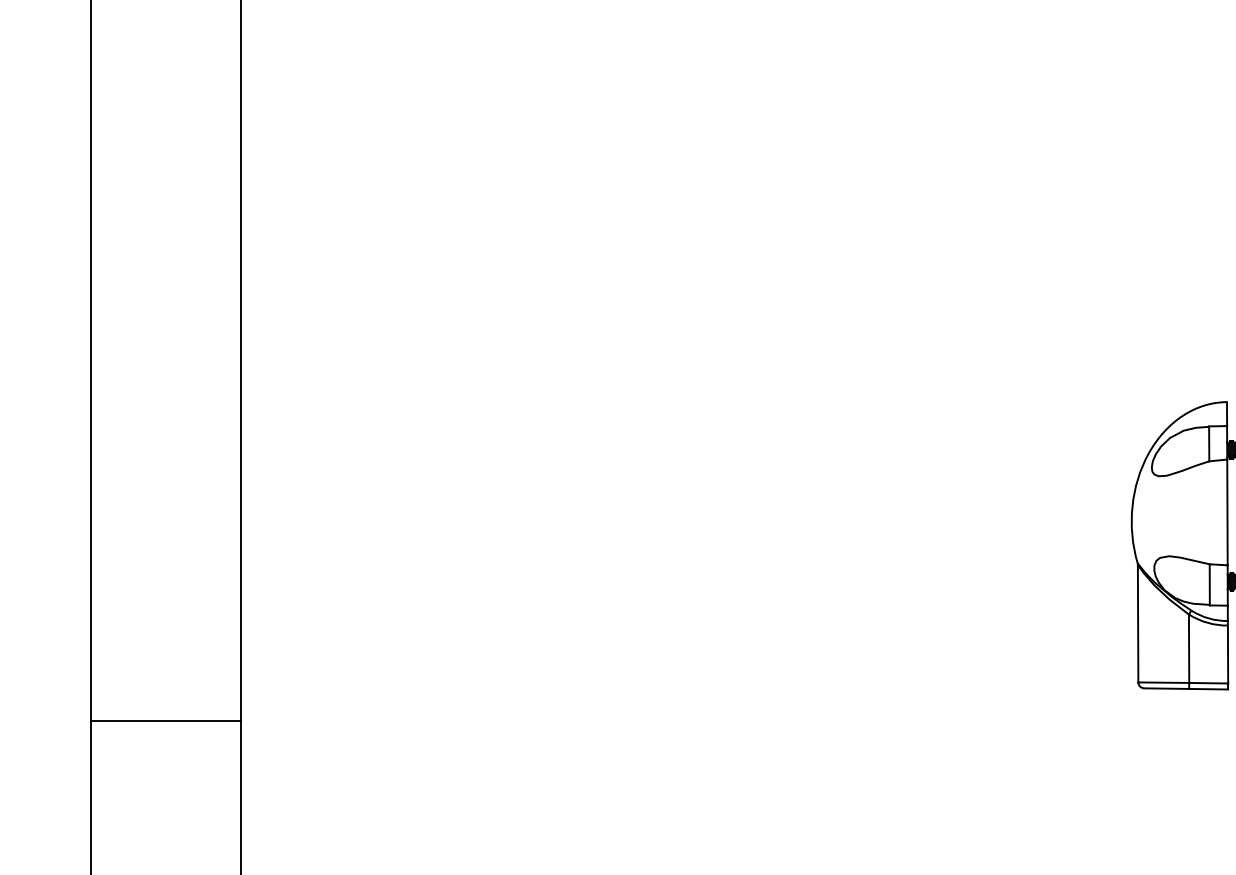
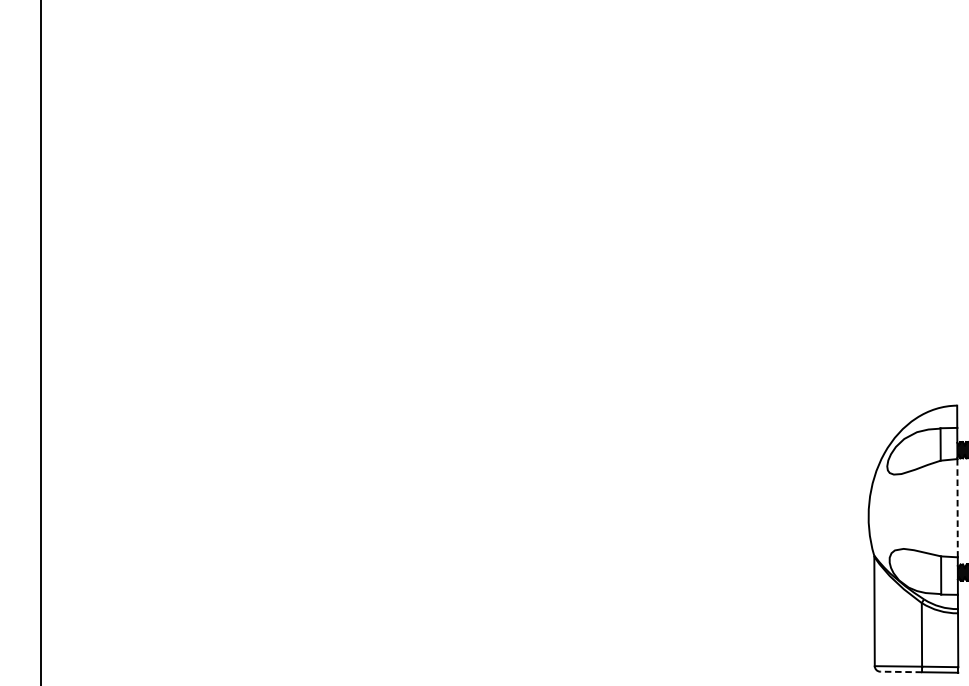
line: (1227, 512) -> (957, 508), solid -> dashed
line: (1166, 688) -> (900, 671), solid -> dashed

